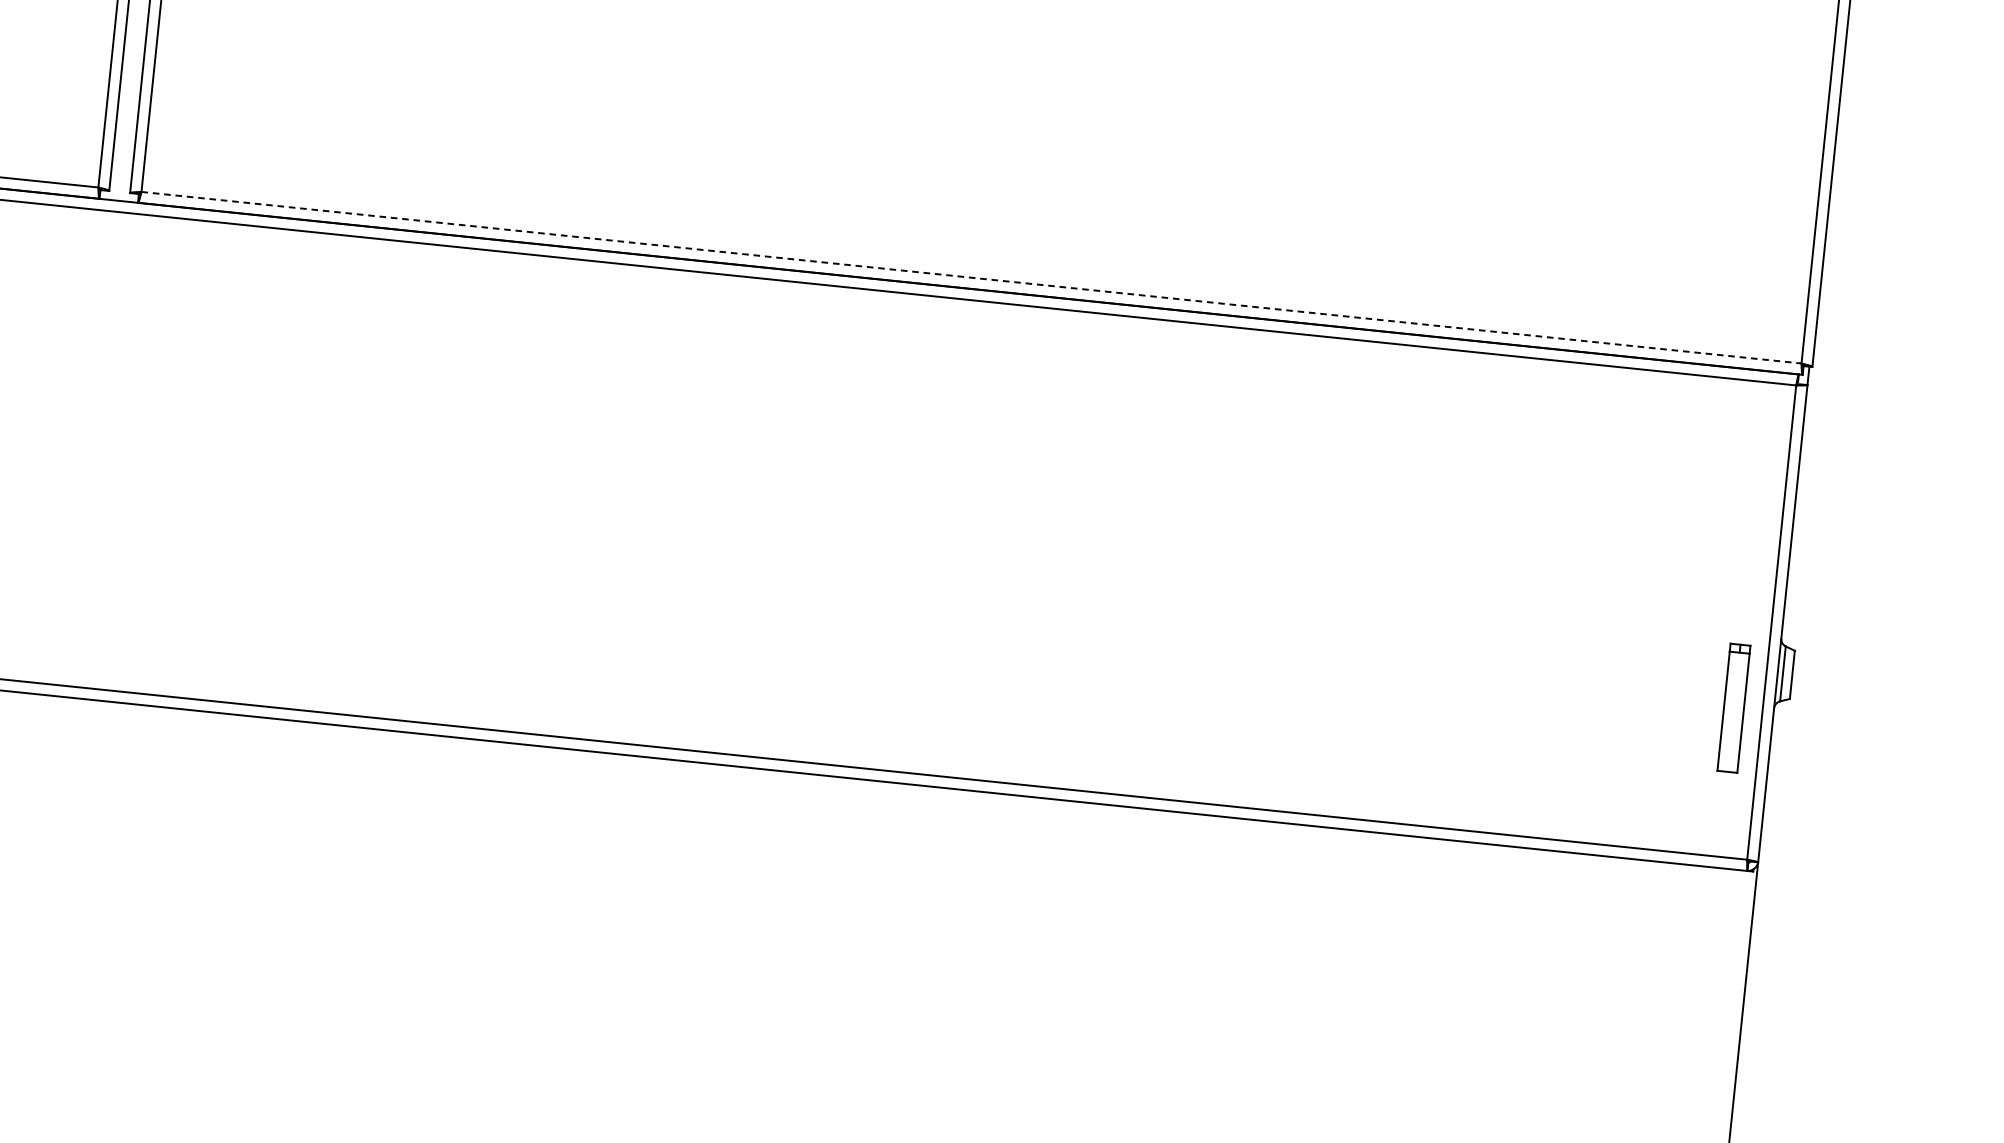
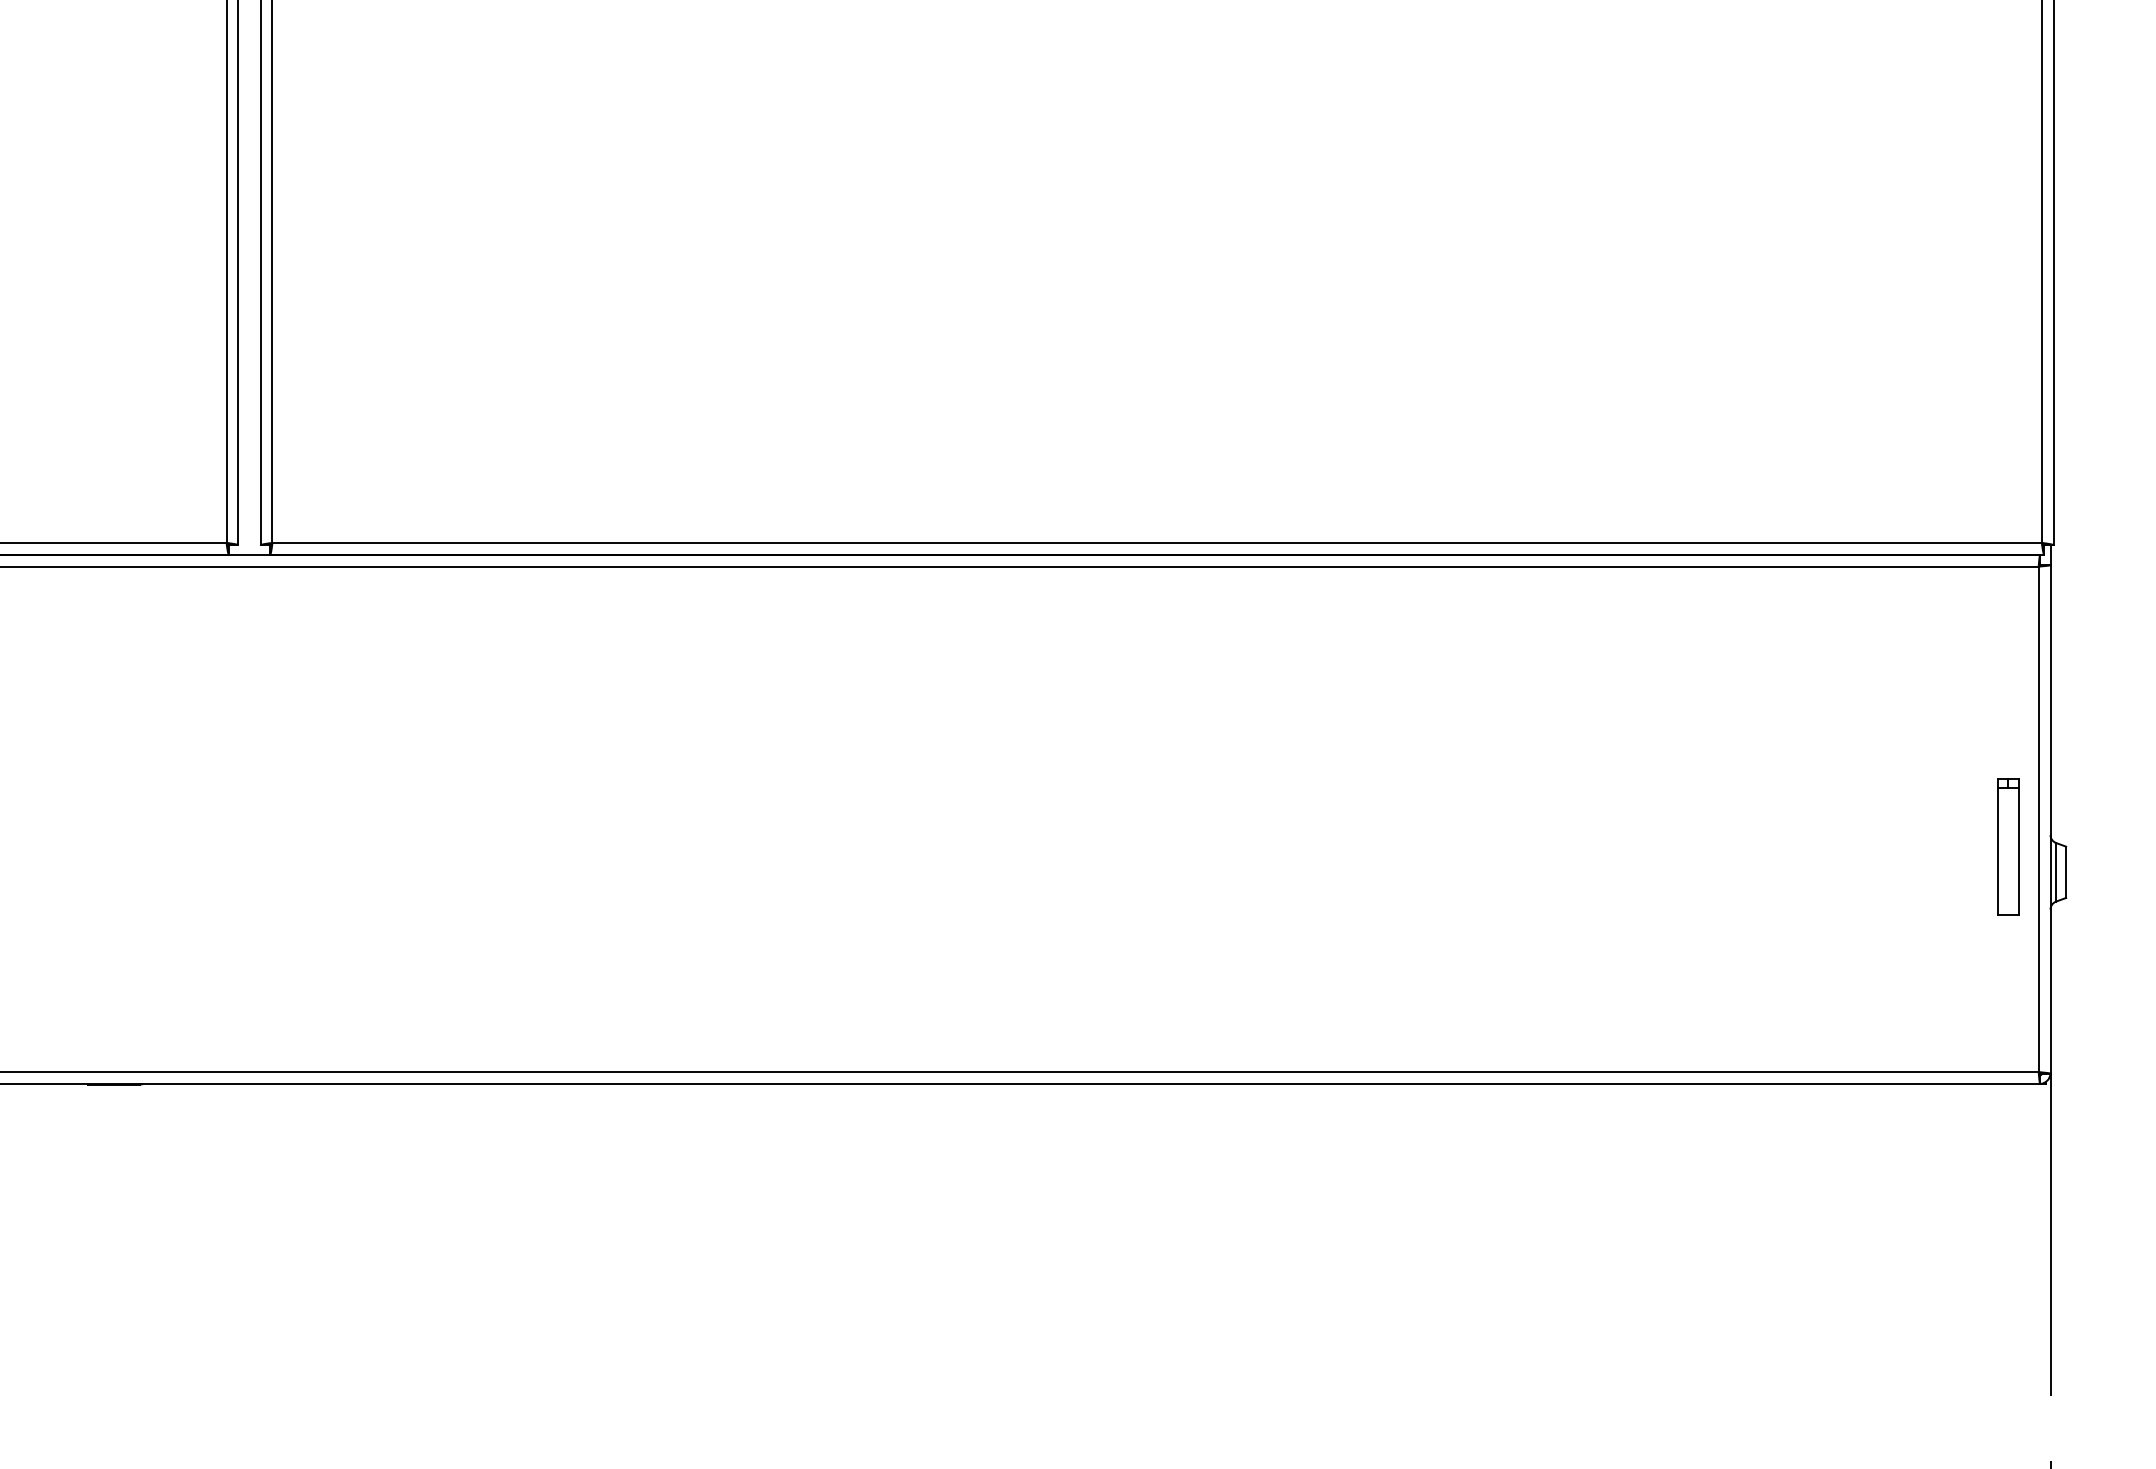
line: (971, 277) -> (1157, 542), dashed -> solid
part: (1734, 707) -> (2008, 846), moved

